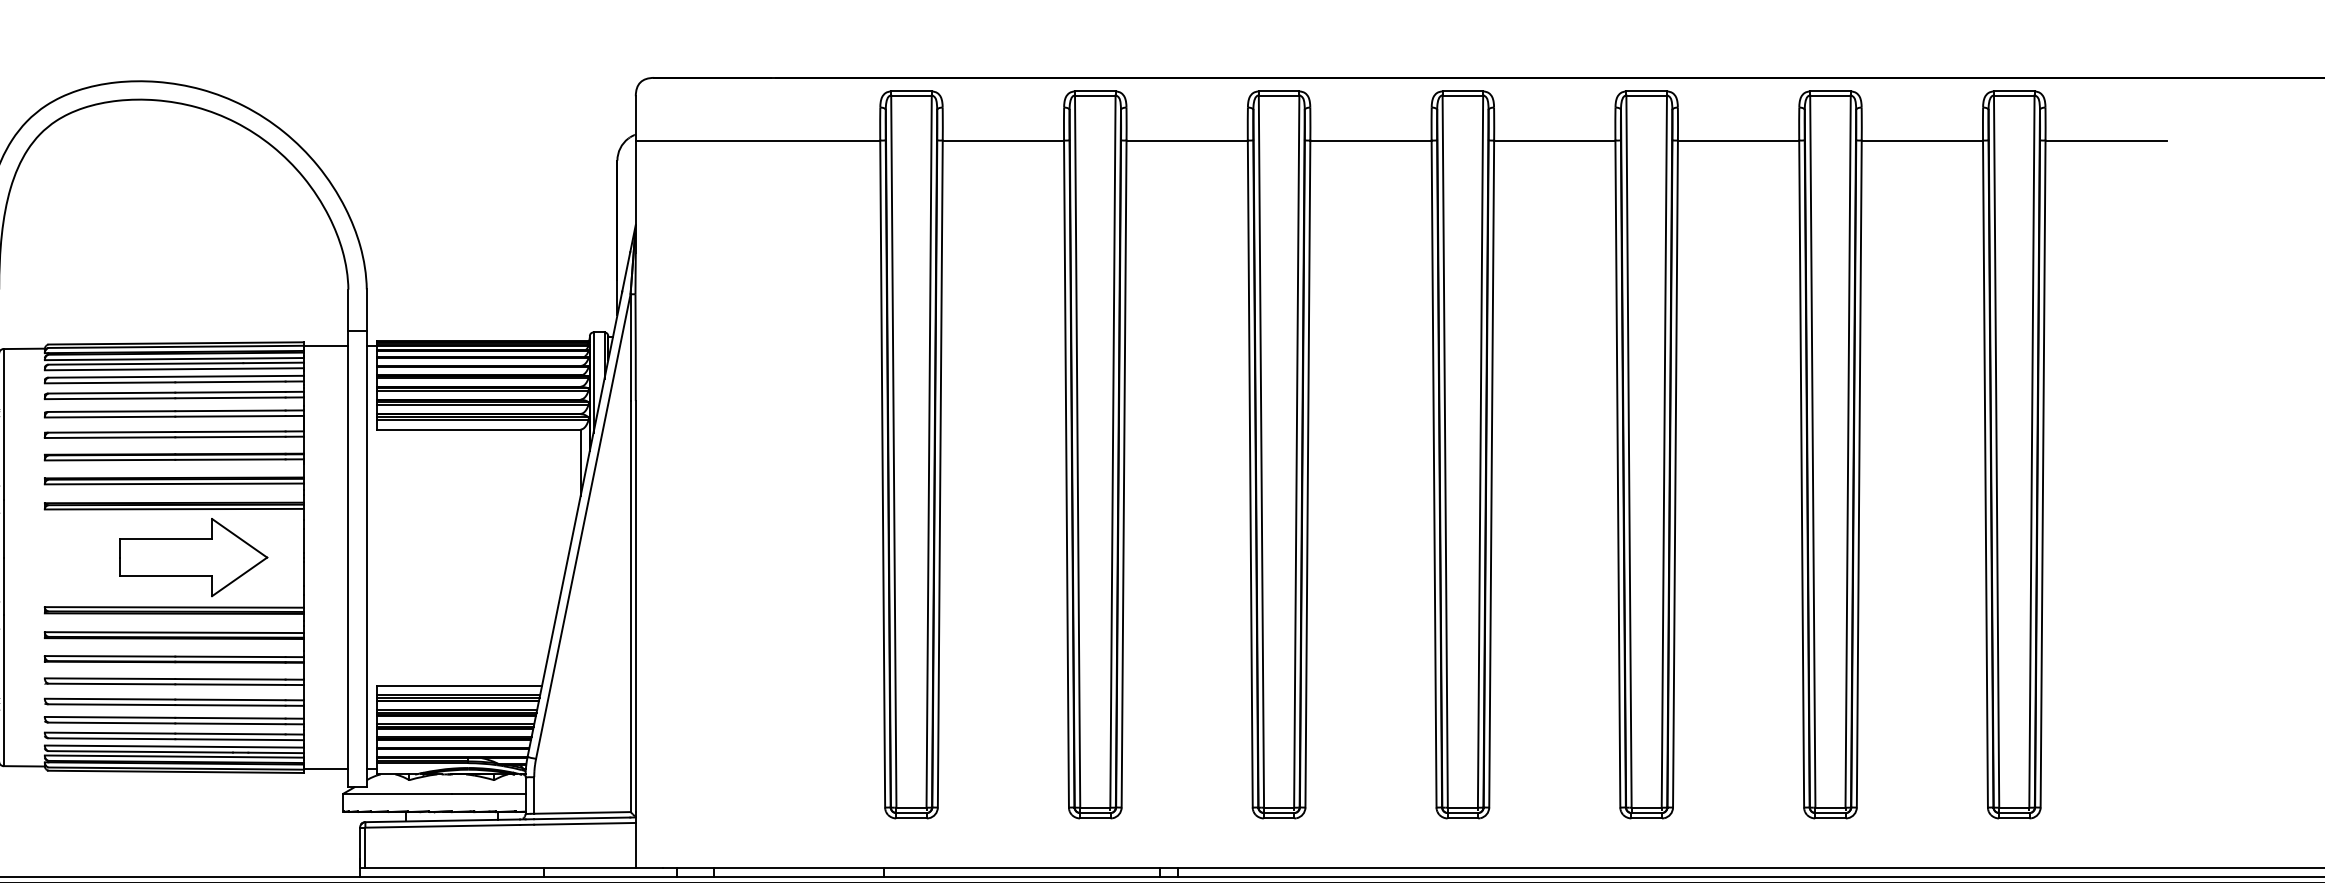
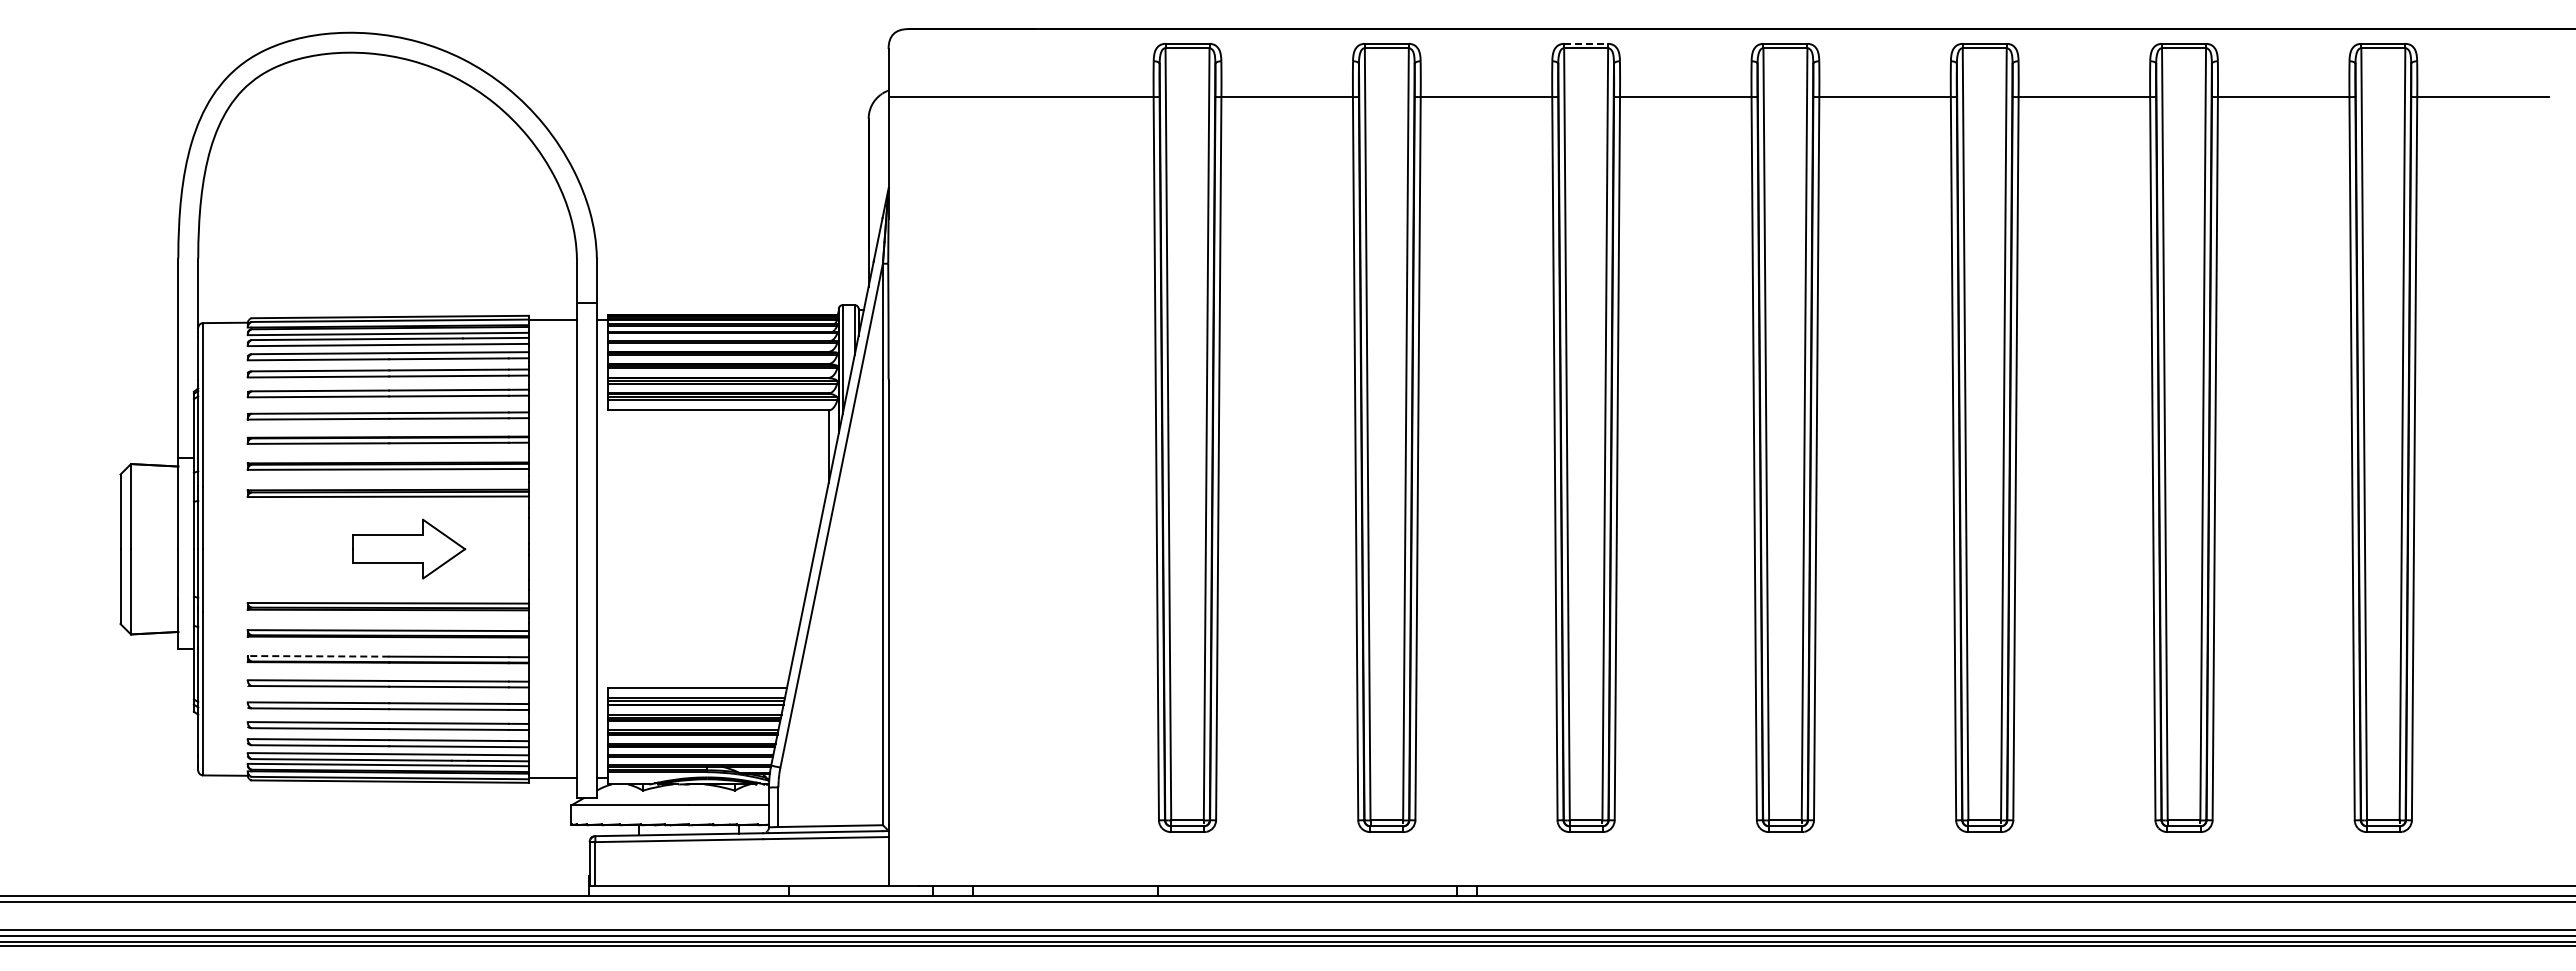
line: (1279, 91) -> (1586, 43), solid -> dashed
part: (193, 556) -> (409, 548), size x0.7
line: (110, 656) -> (318, 656), solid -> dashed

